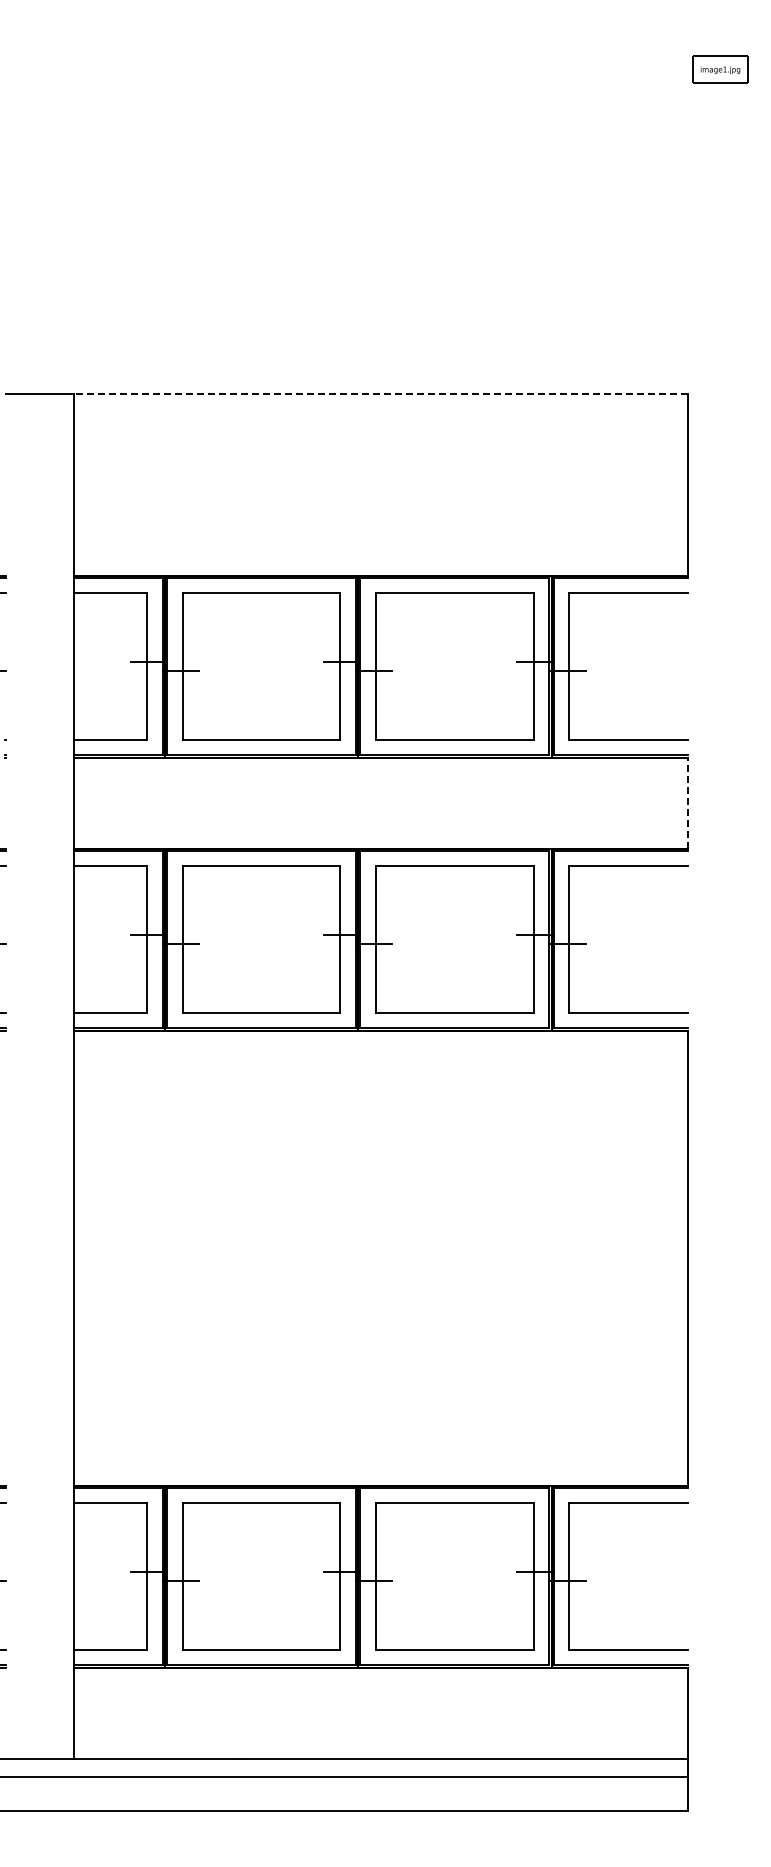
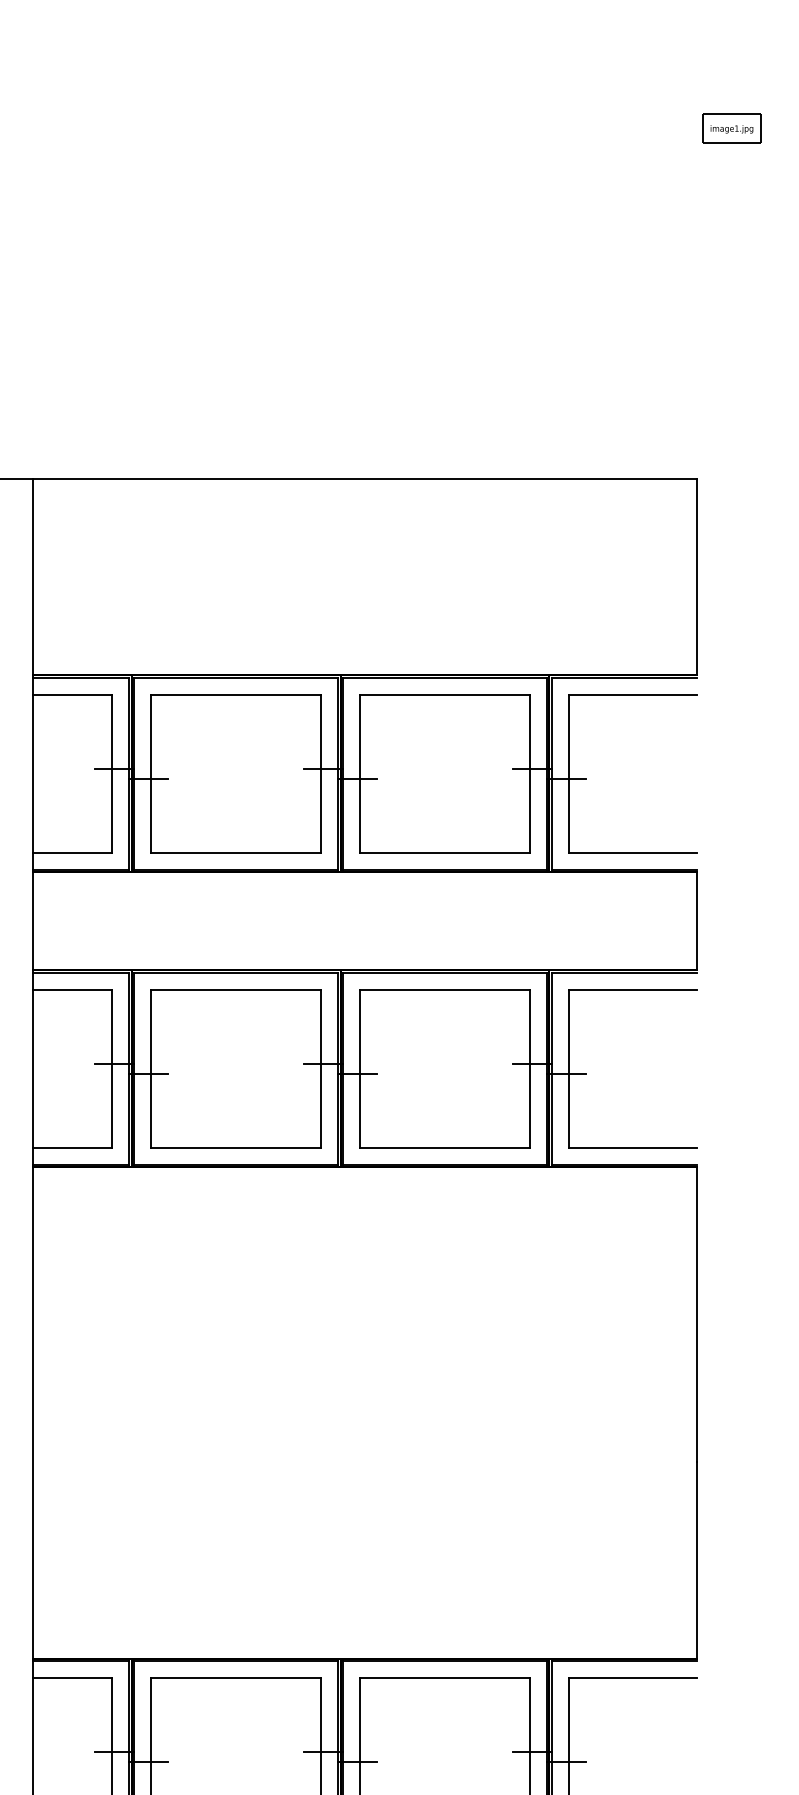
line: (380, 393) -> (364, 478), dashed -> solid
line: (688, 802) -> (697, 920), dashed -> solid

